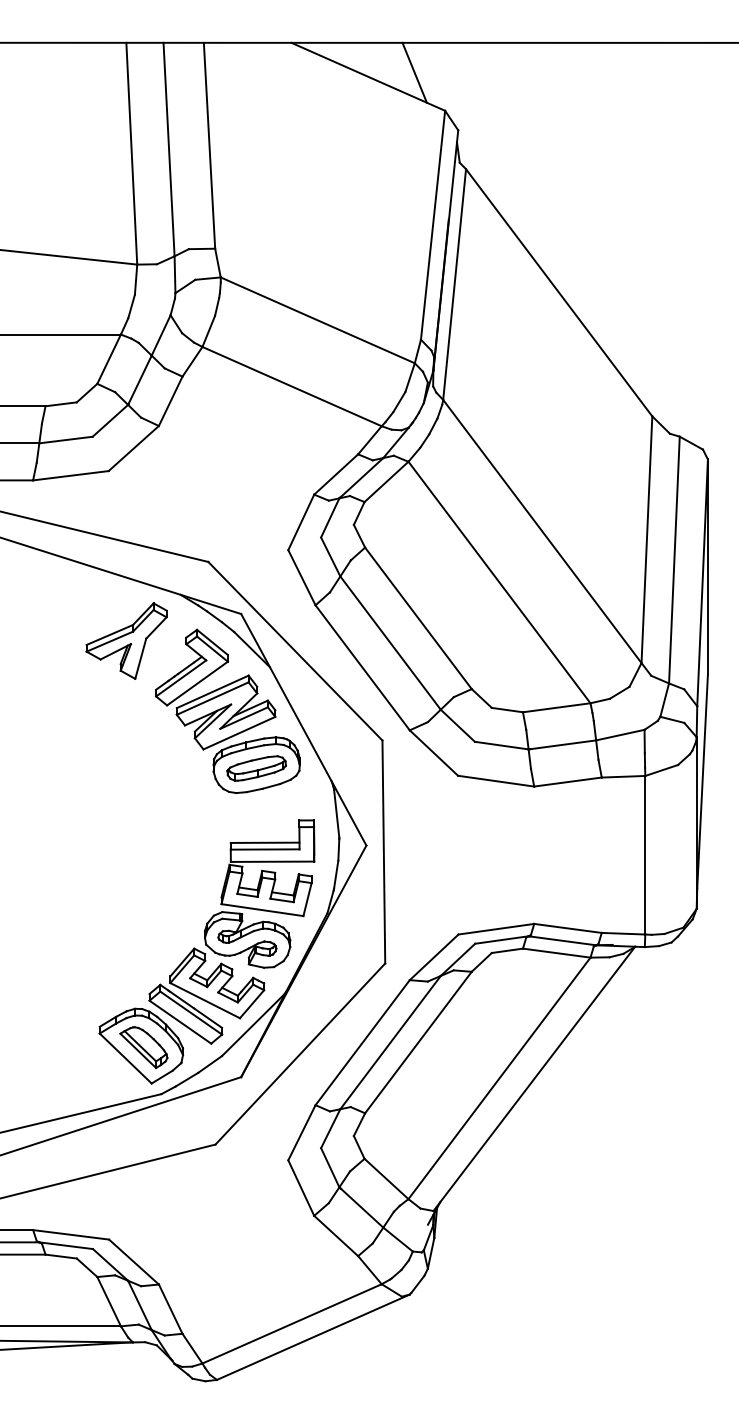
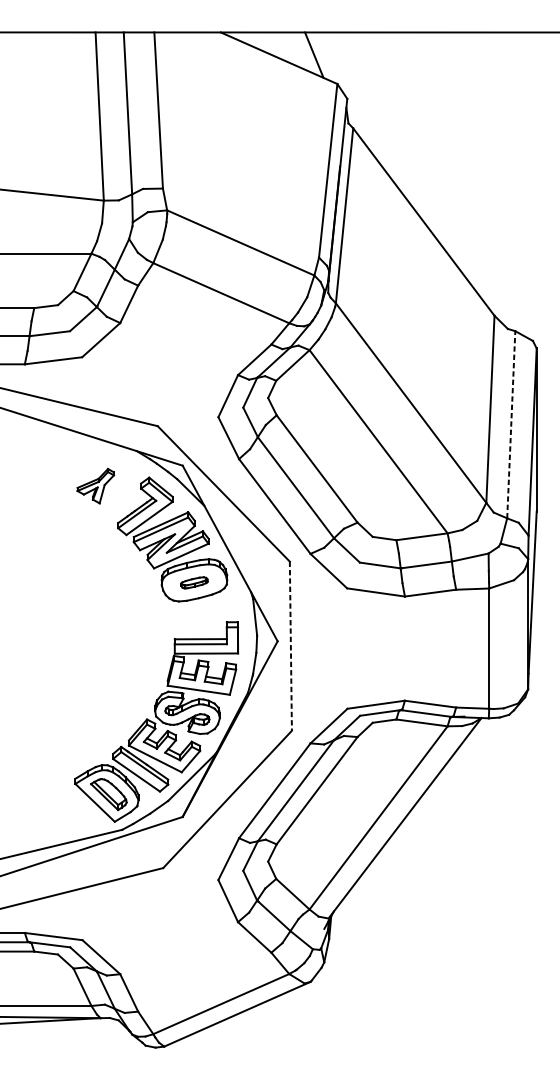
line: (674, 559) -> (511, 424), solid -> dashed
part: (126, 640) -> (95, 485), size x0.6
part: (256, 768) -> (194, 582), size x0.6
line: (383, 852) -> (290, 646), solid -> dashed

